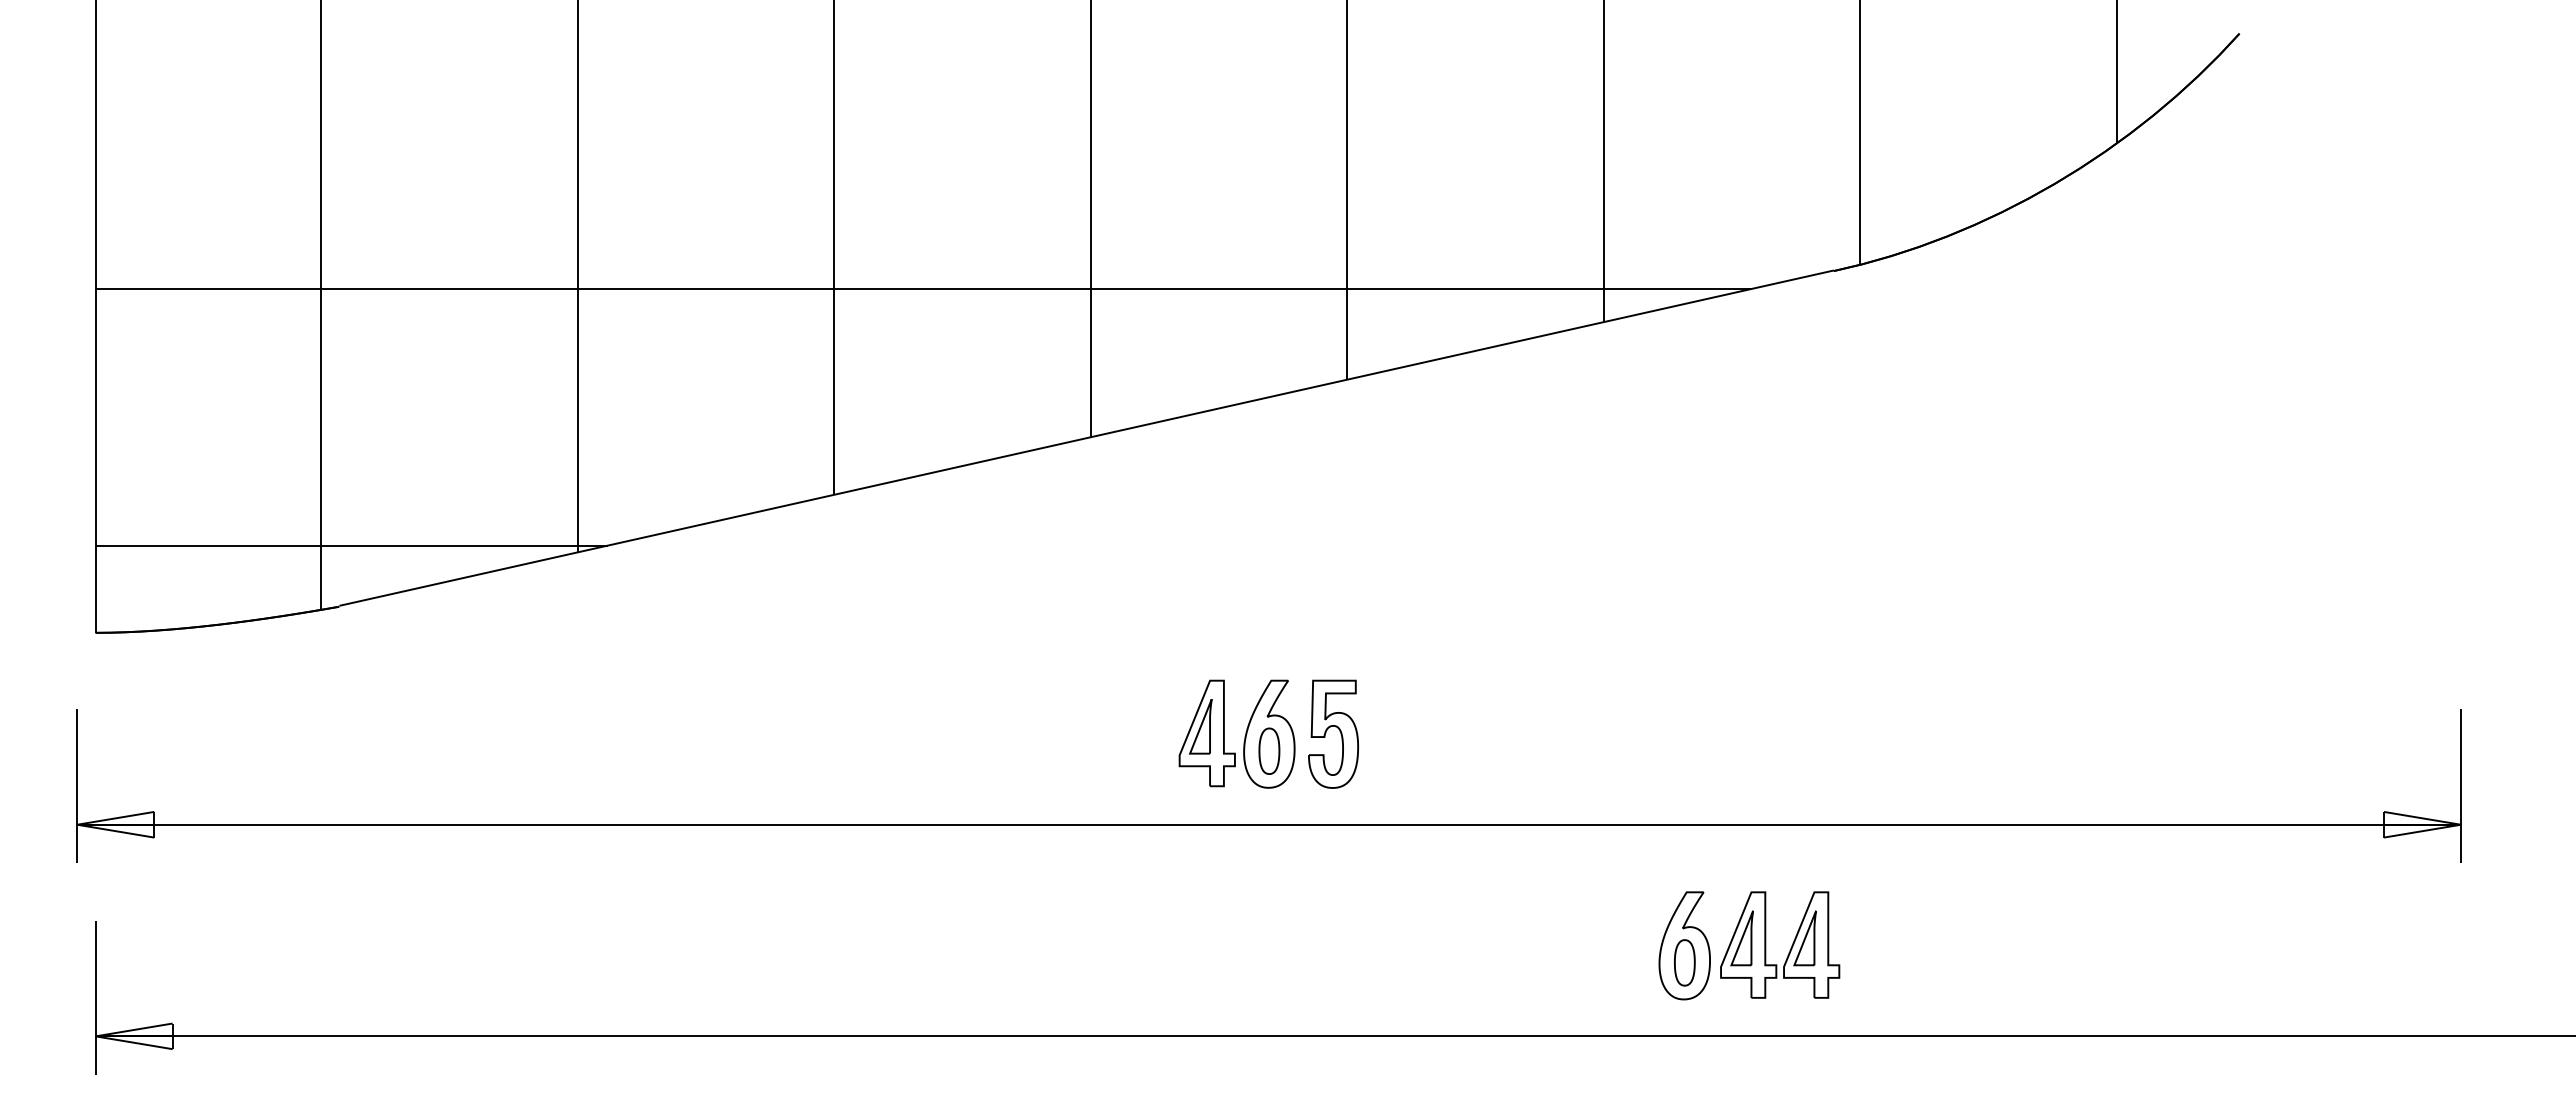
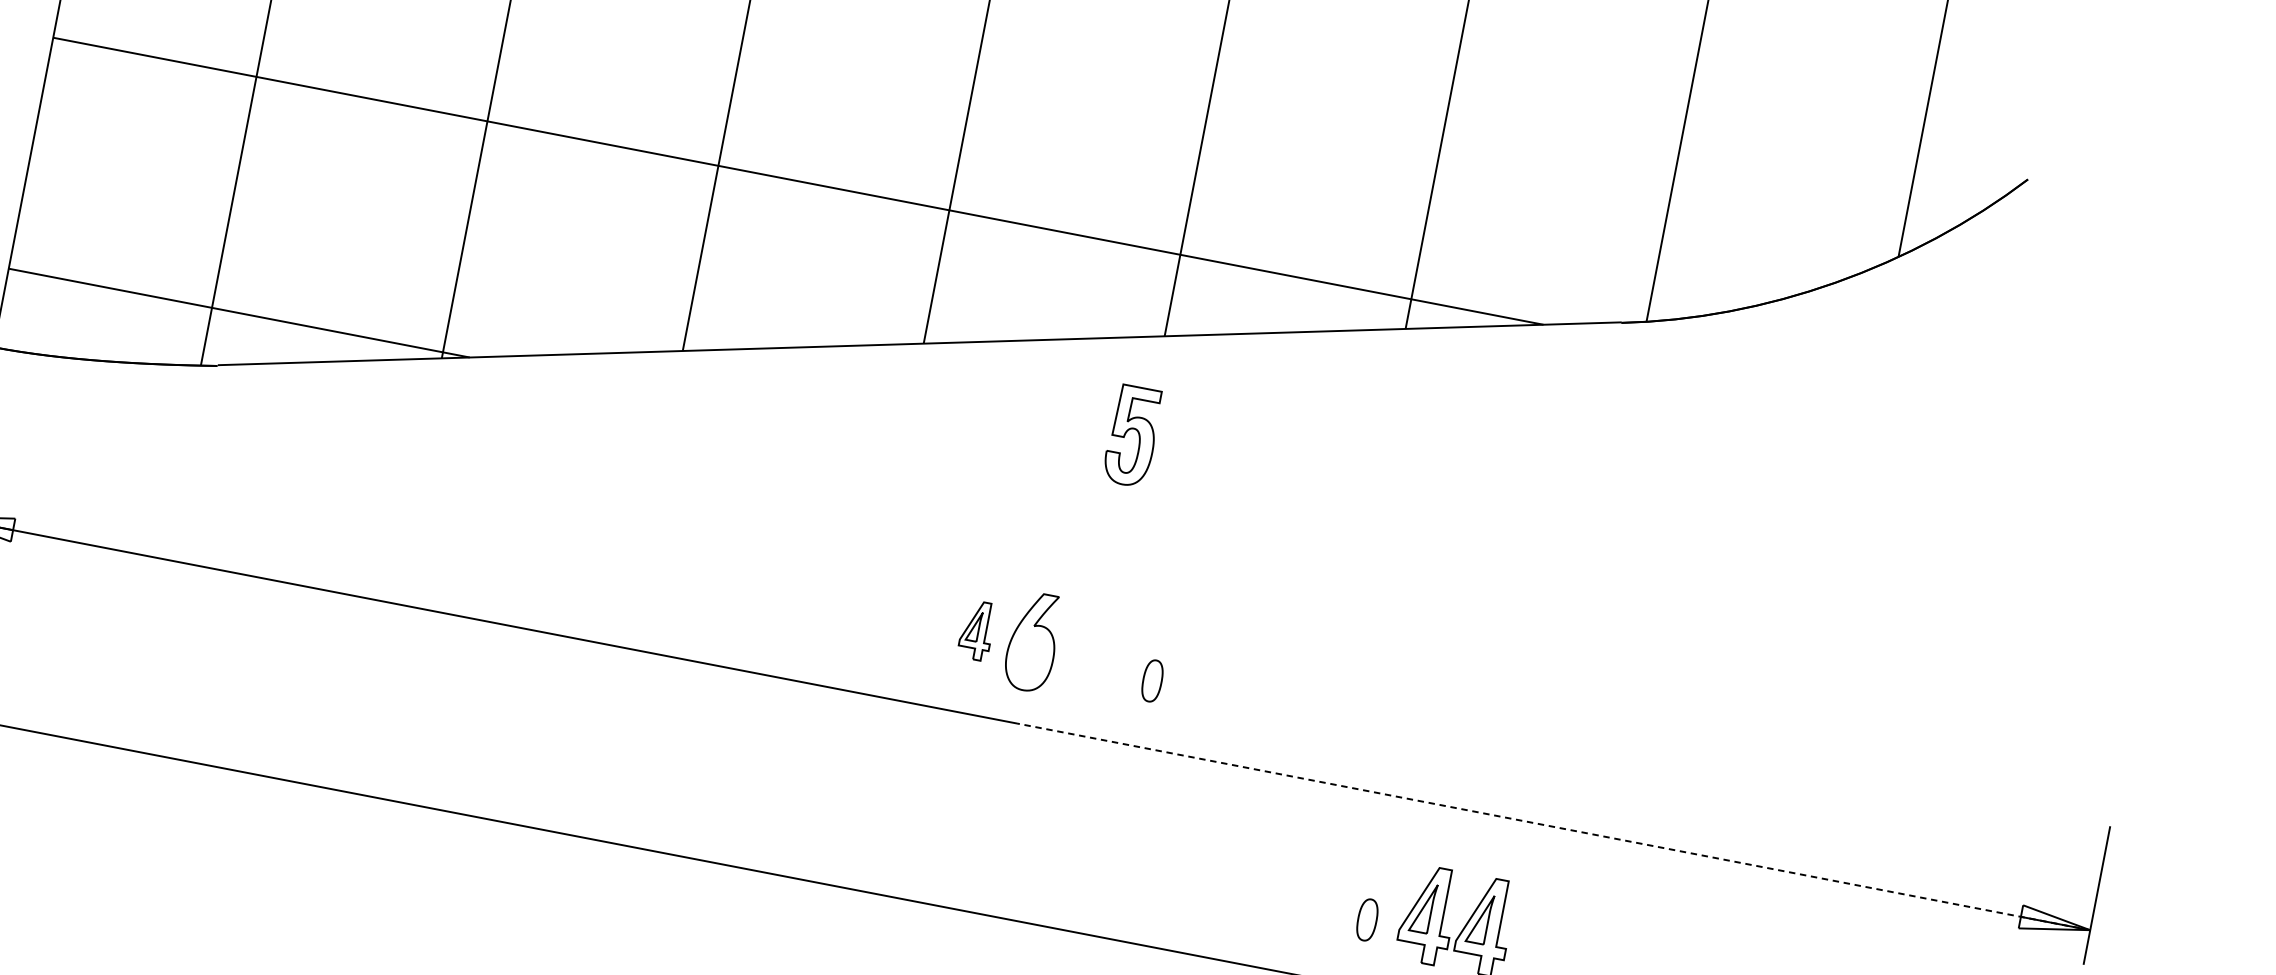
part: (1335, 727) -> (1135, 430), moved
part: (1206, 733) -> (976, 630), size x0.6
part: (1269, 750) -> (1152, 680), moved
line: (1865, 824) -> (1554, 826), solid -> dashed
part: (1684, 945) -> (1370, 904), removed

